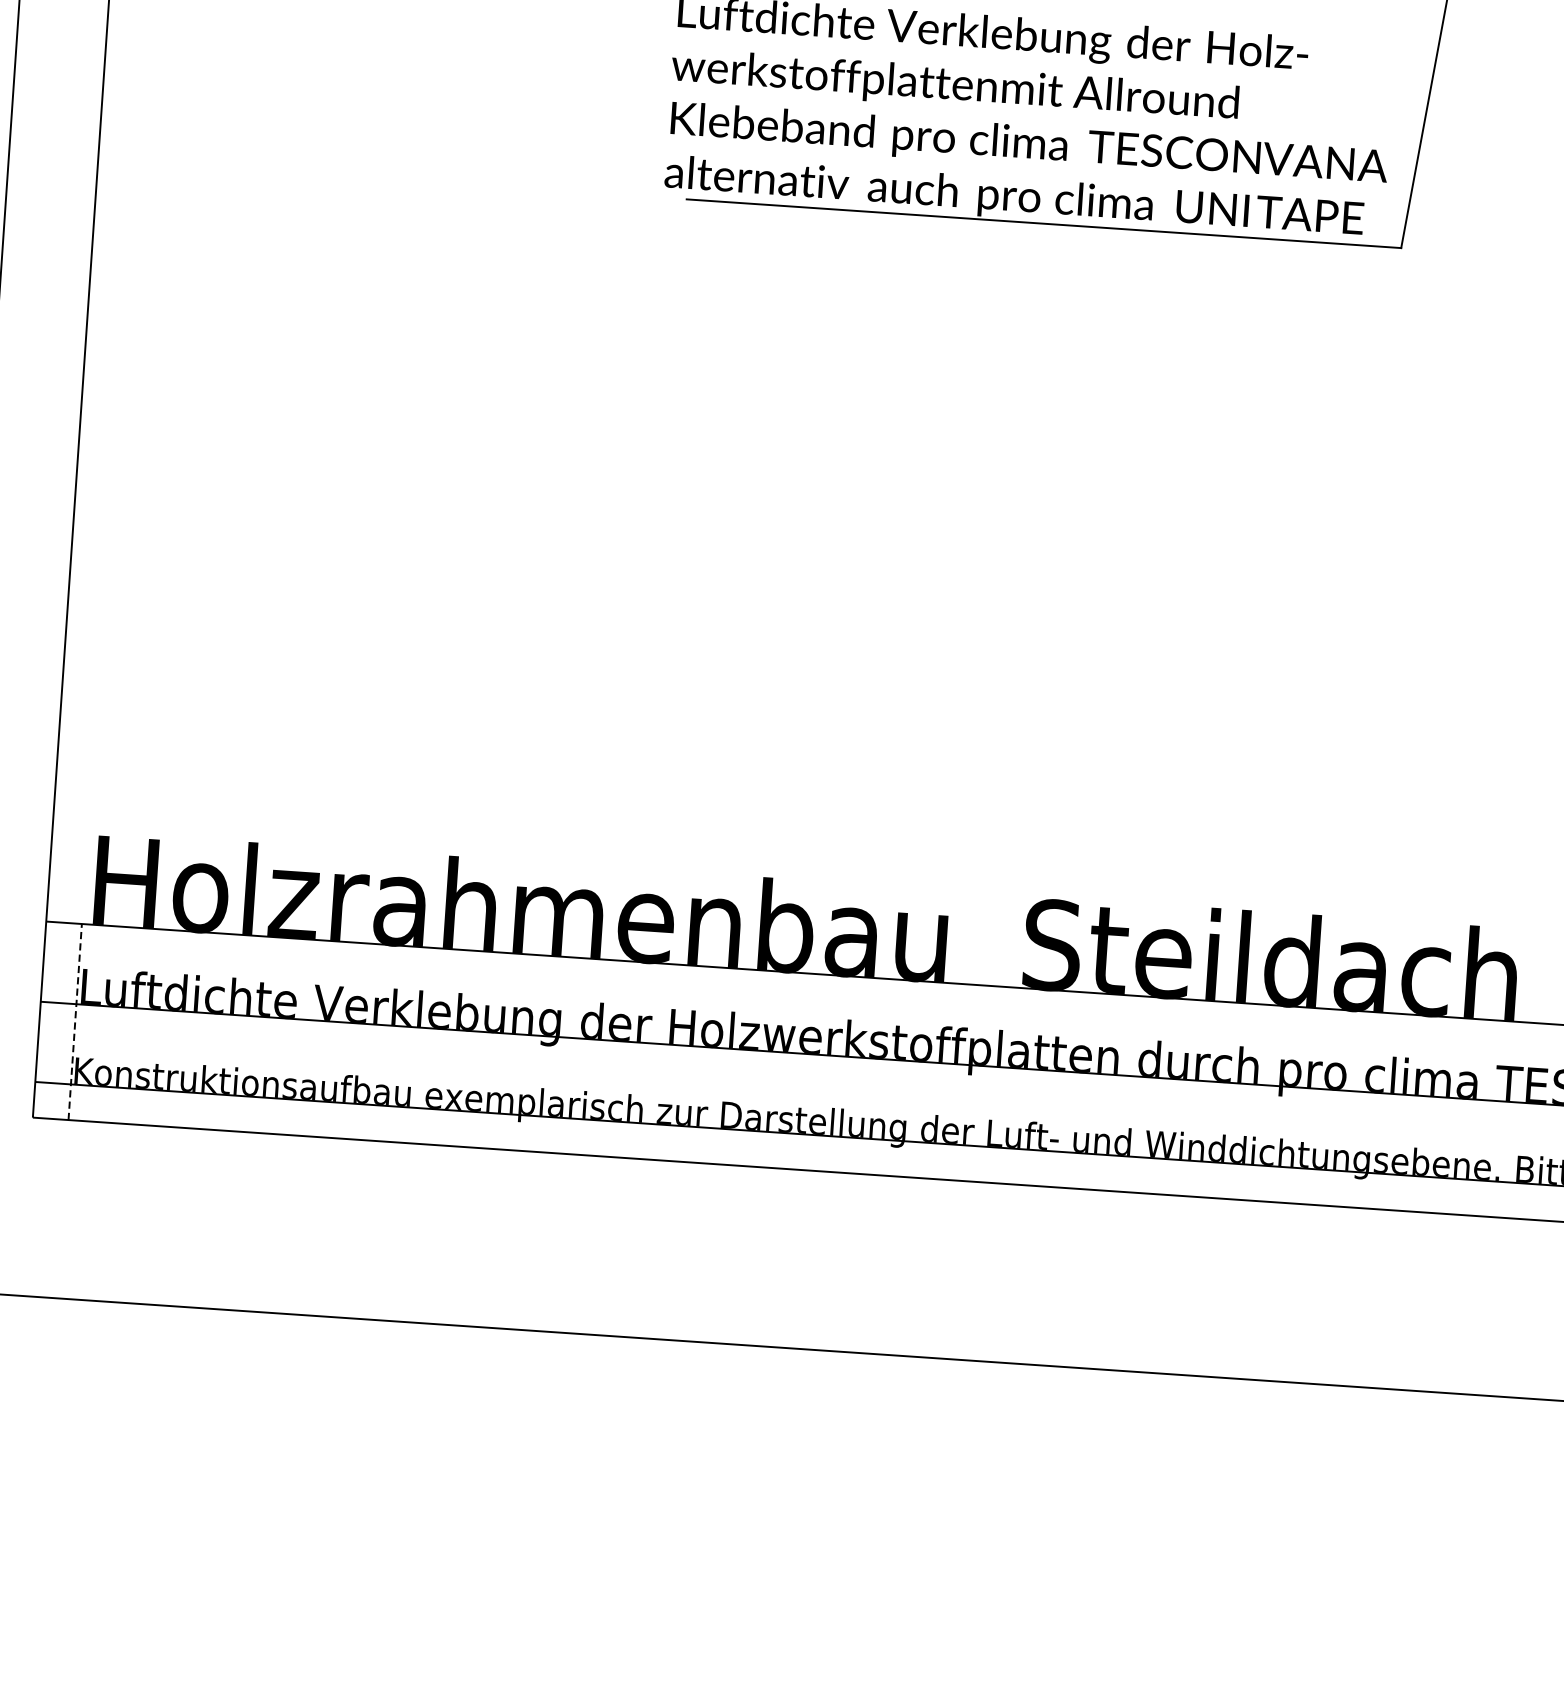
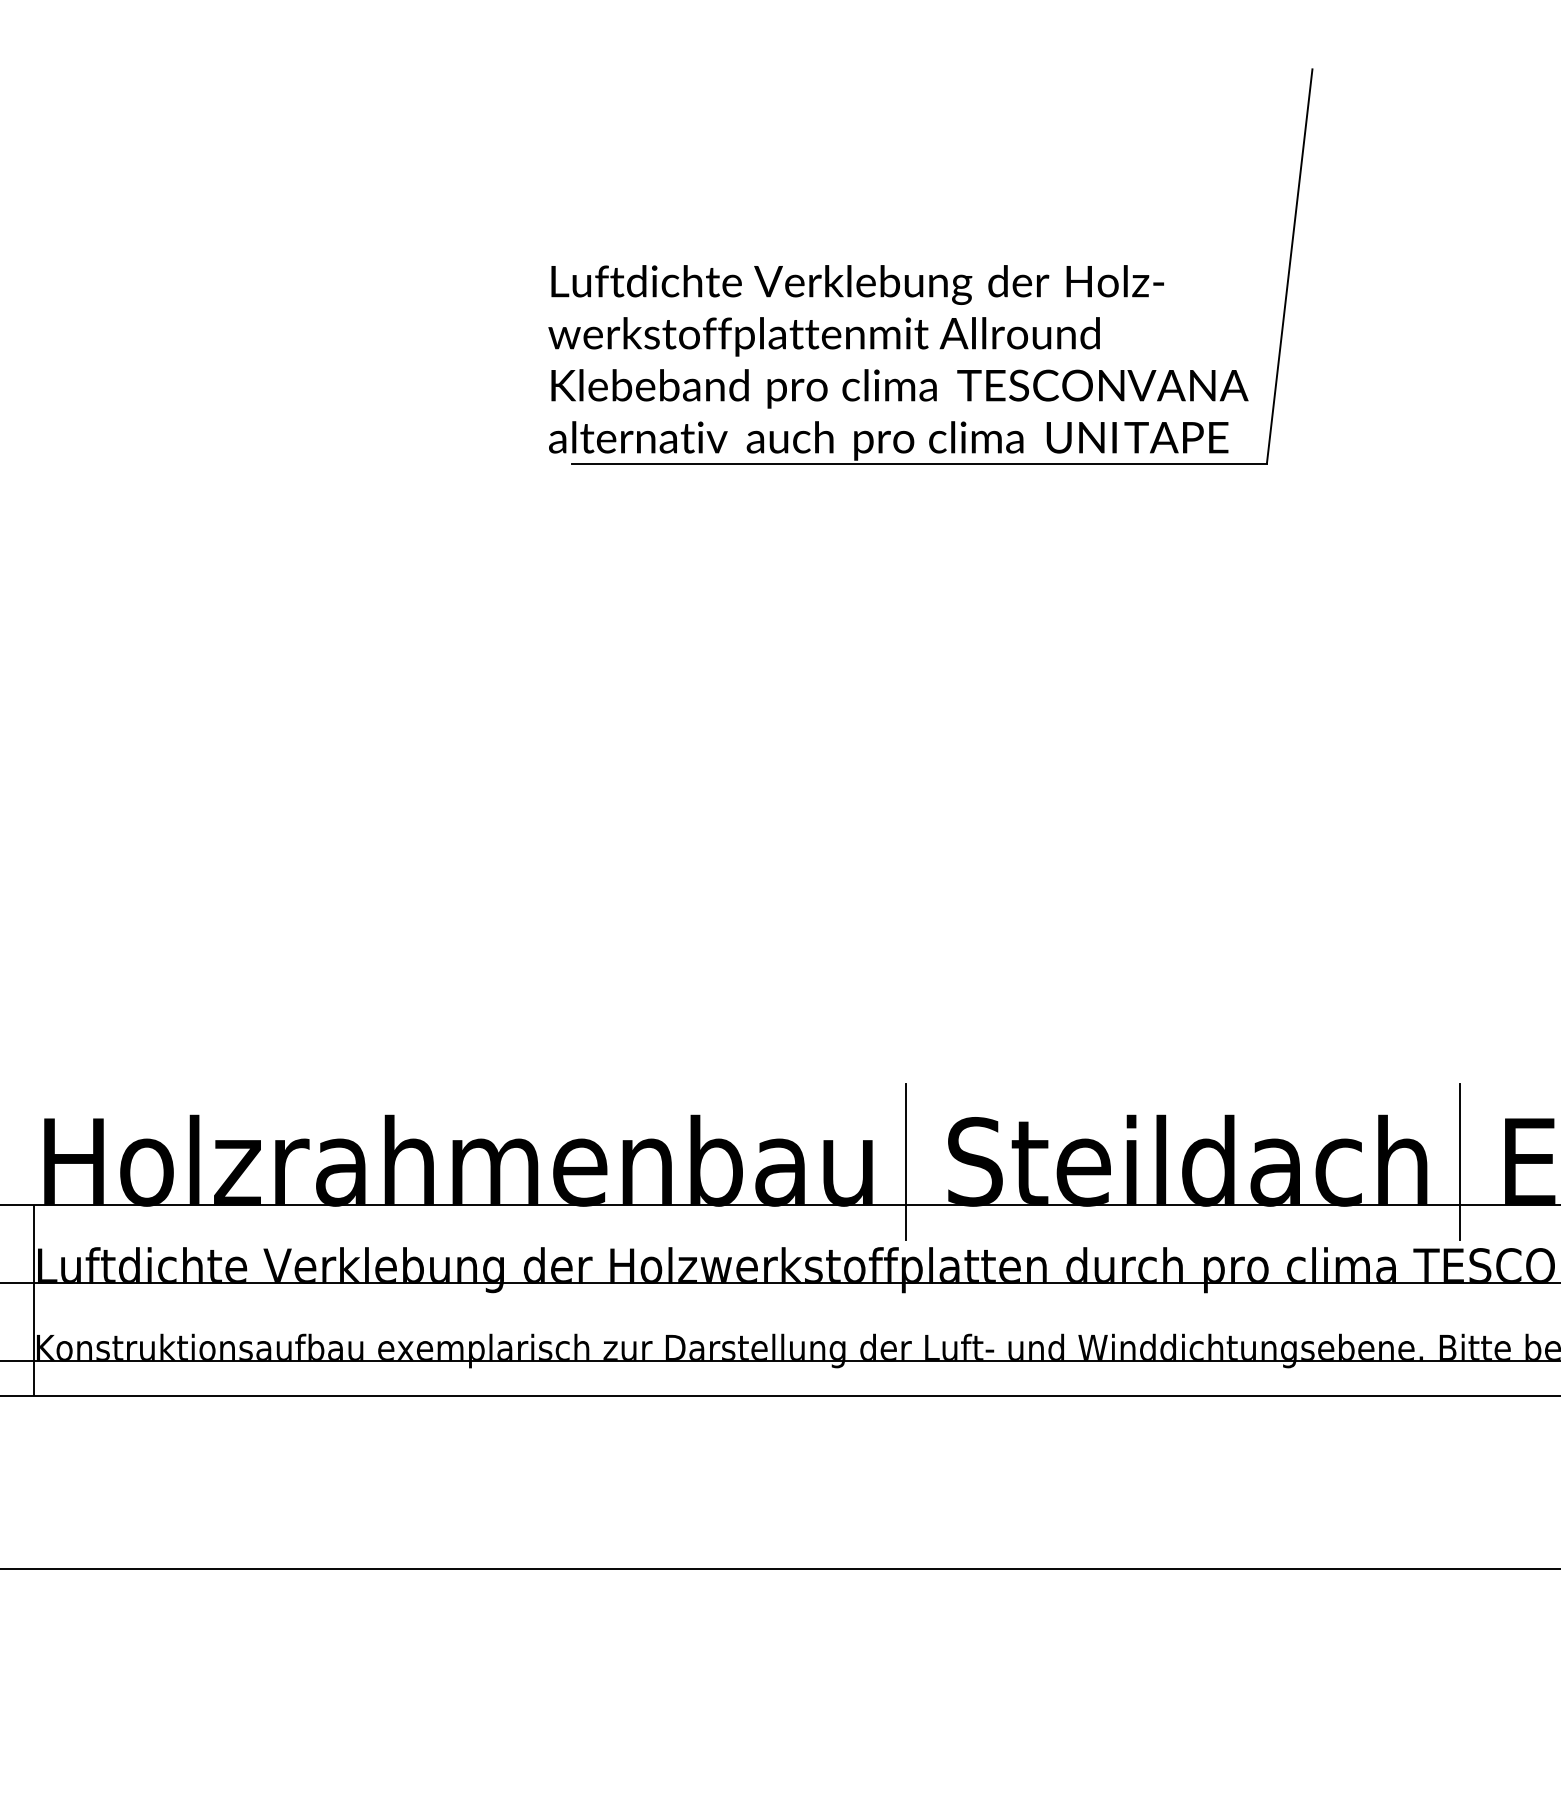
line: (981, 940) -> (906, 1161), added
line: (1550, 978) -> (1459, 1161), added
line: (74, 1021) -> (33, 1300), dashed -> solid

